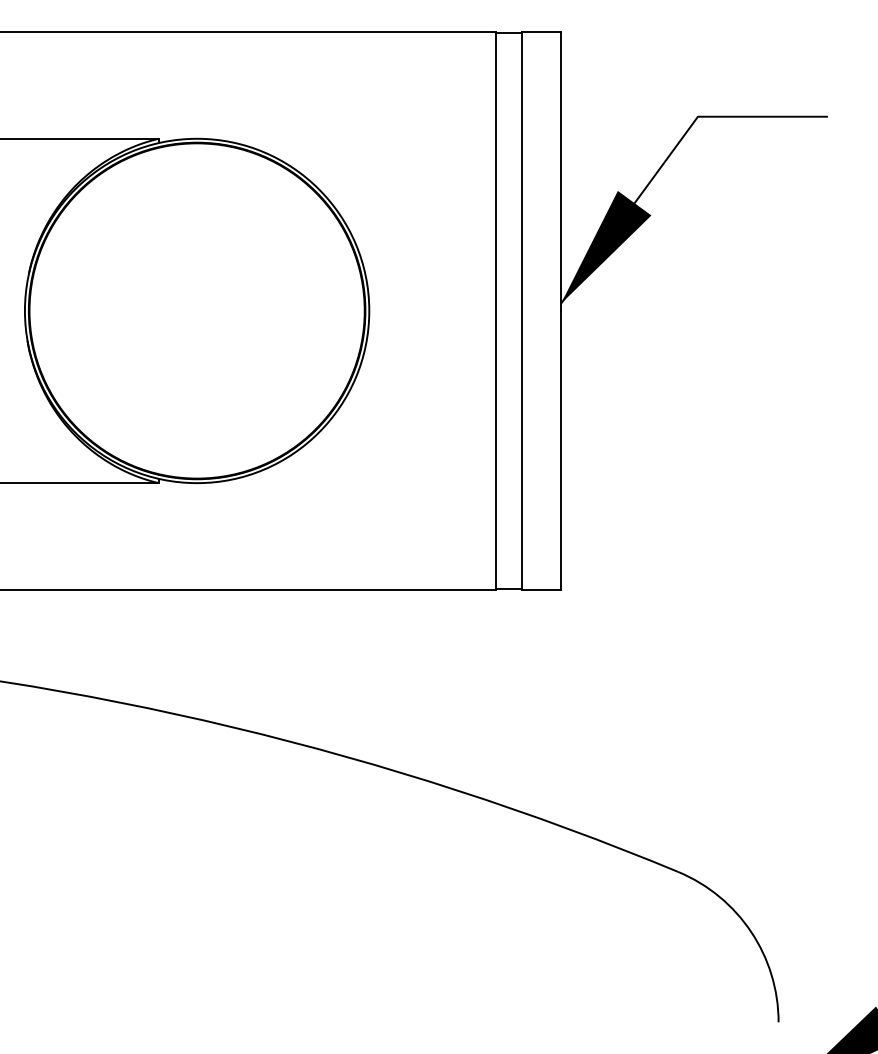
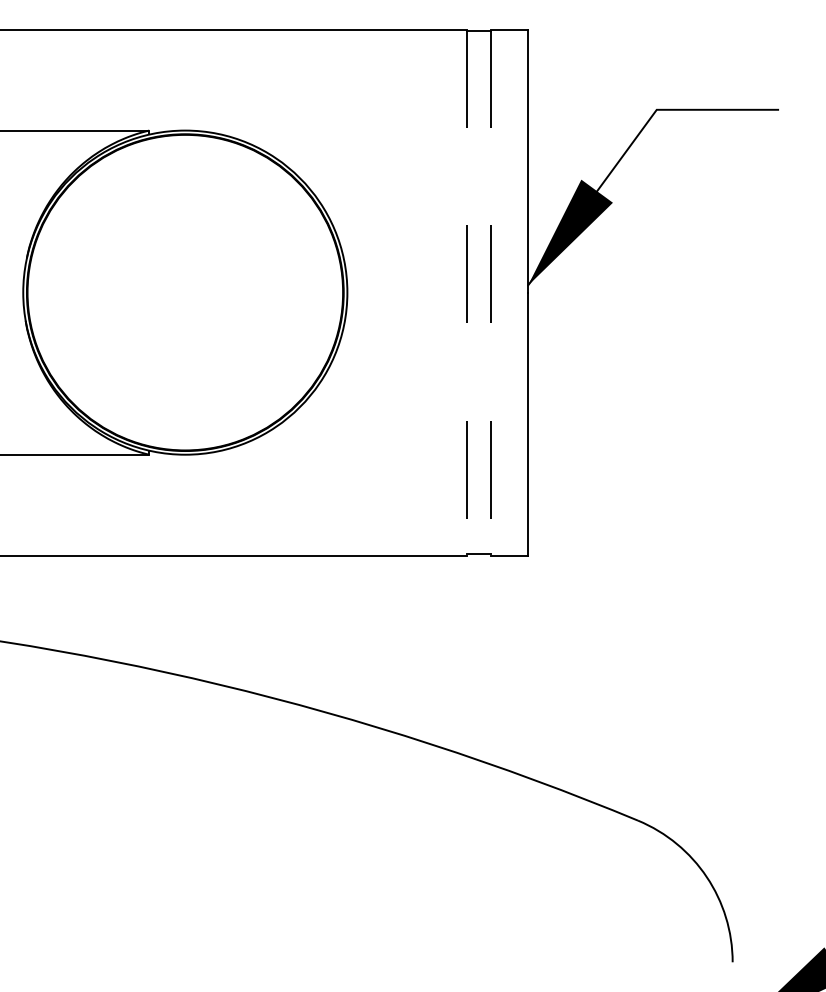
line: (495, 311) -> (466, 293), solid -> dashed
line: (521, 311) -> (490, 293), solid -> dashed

